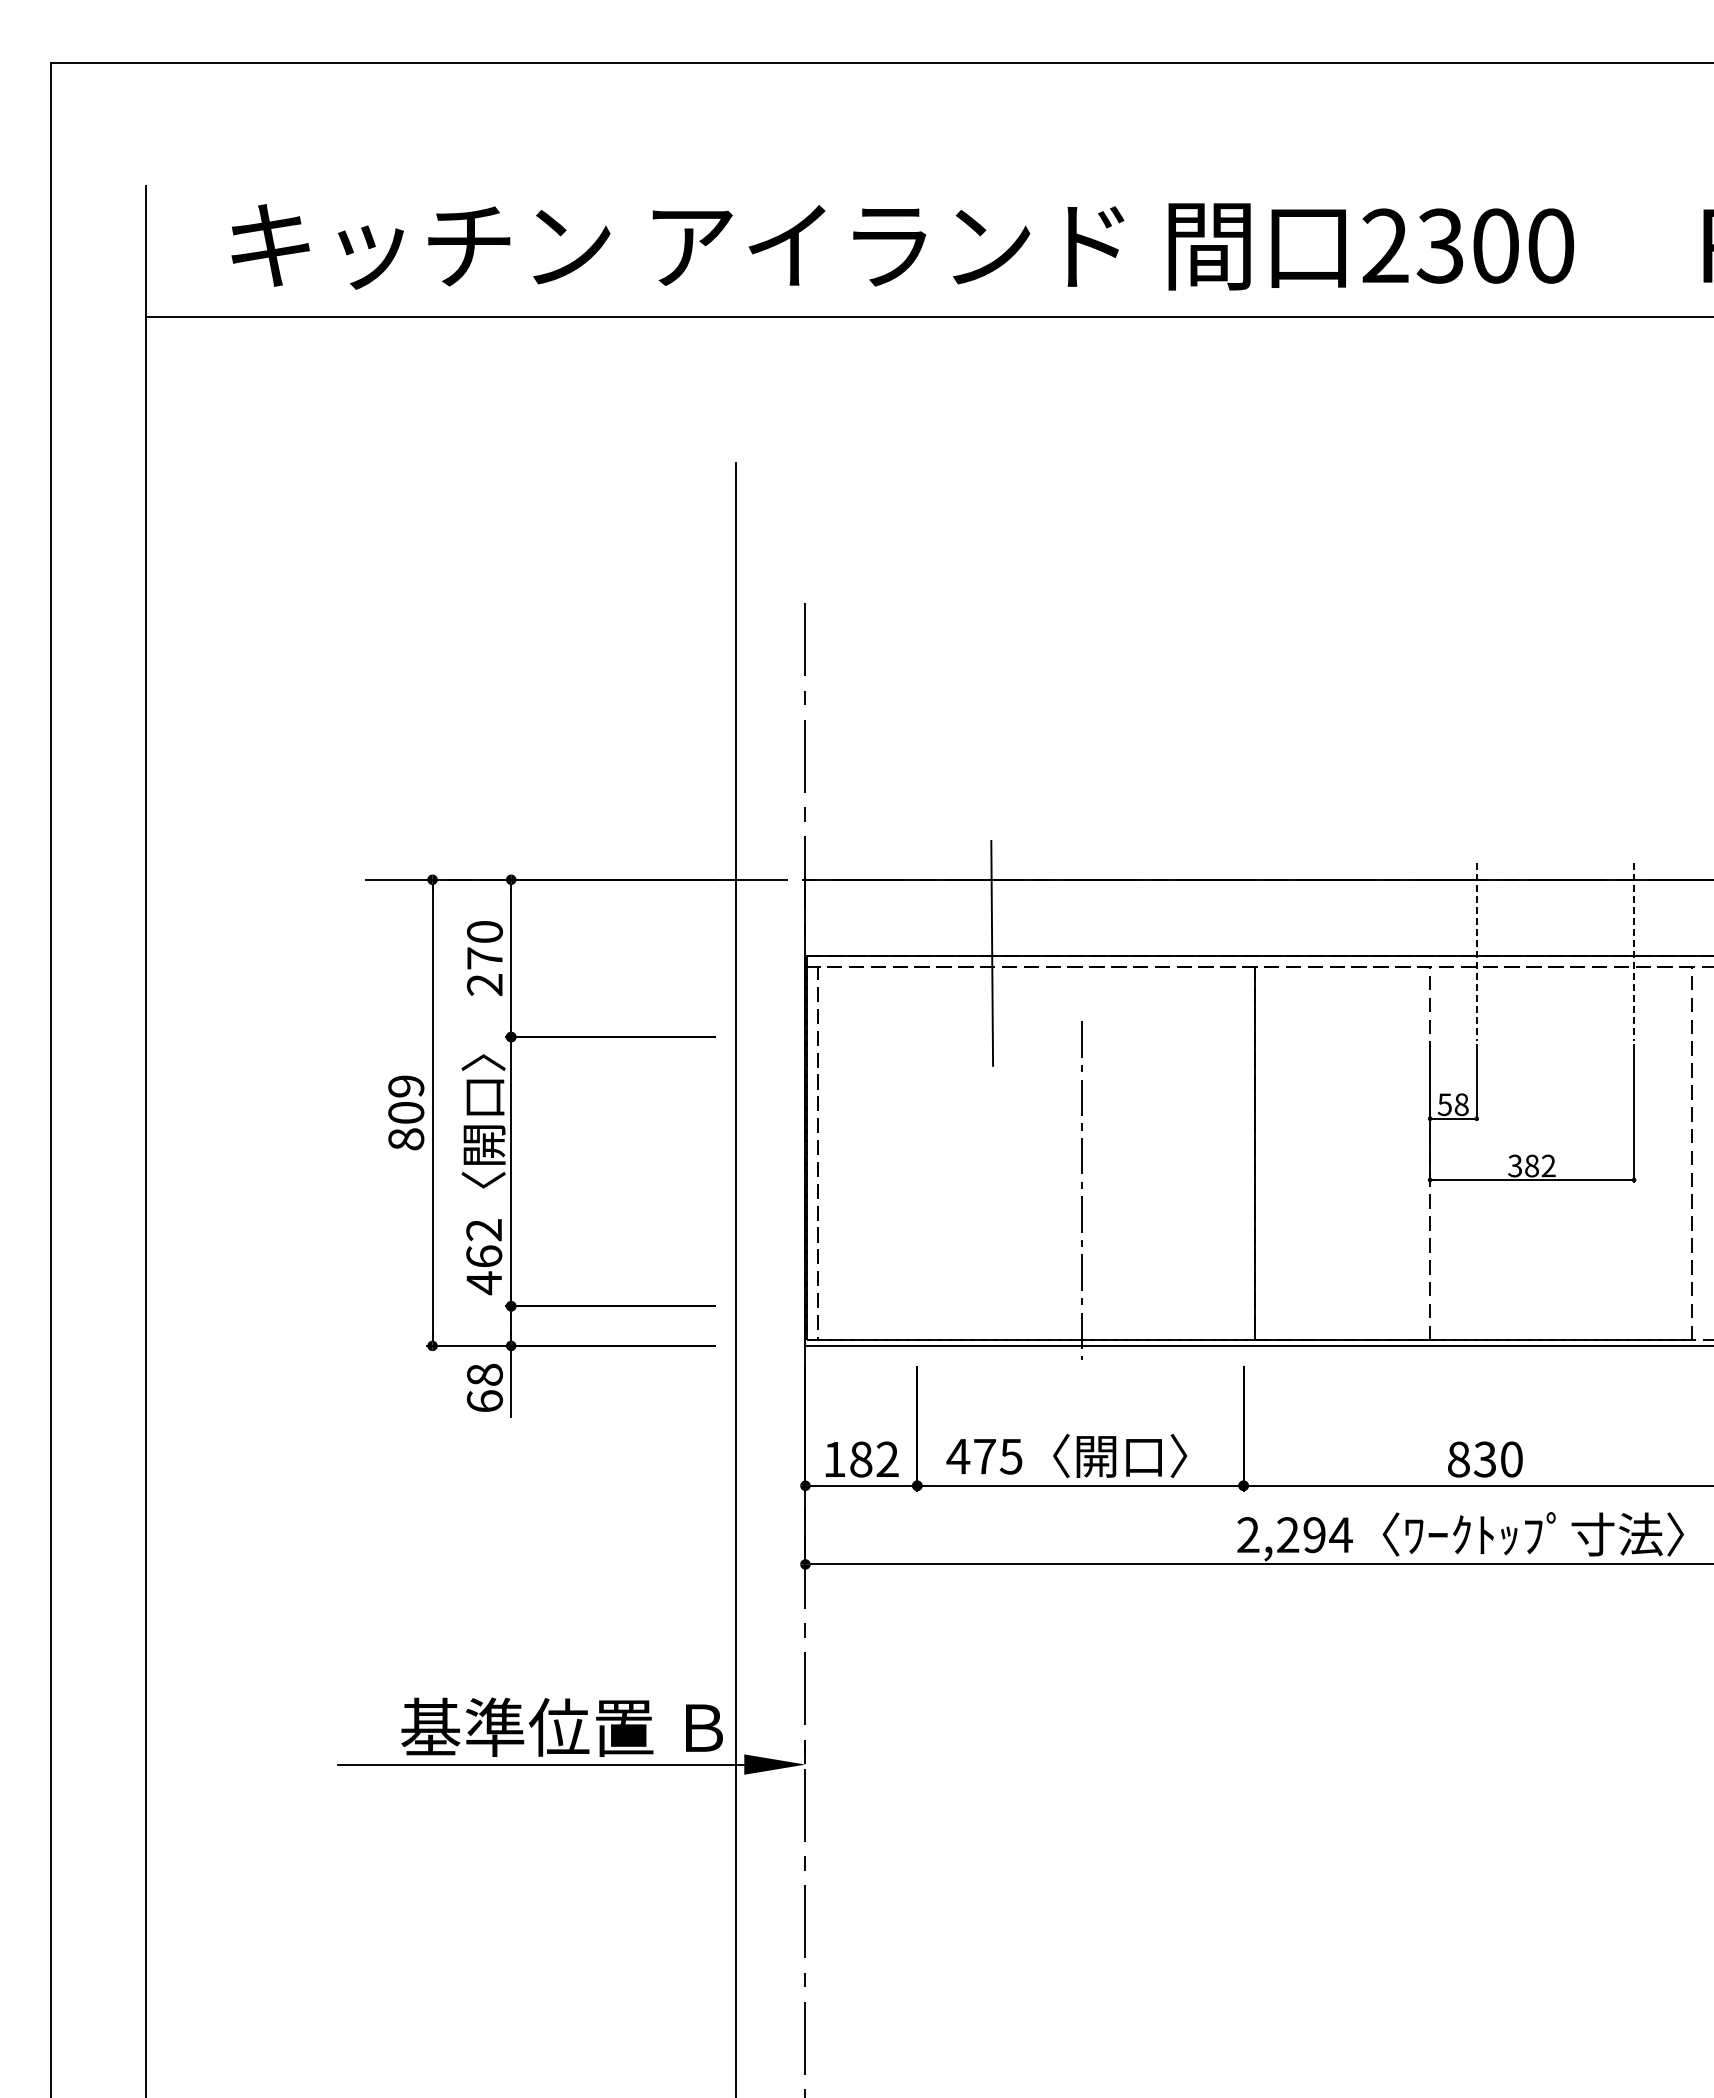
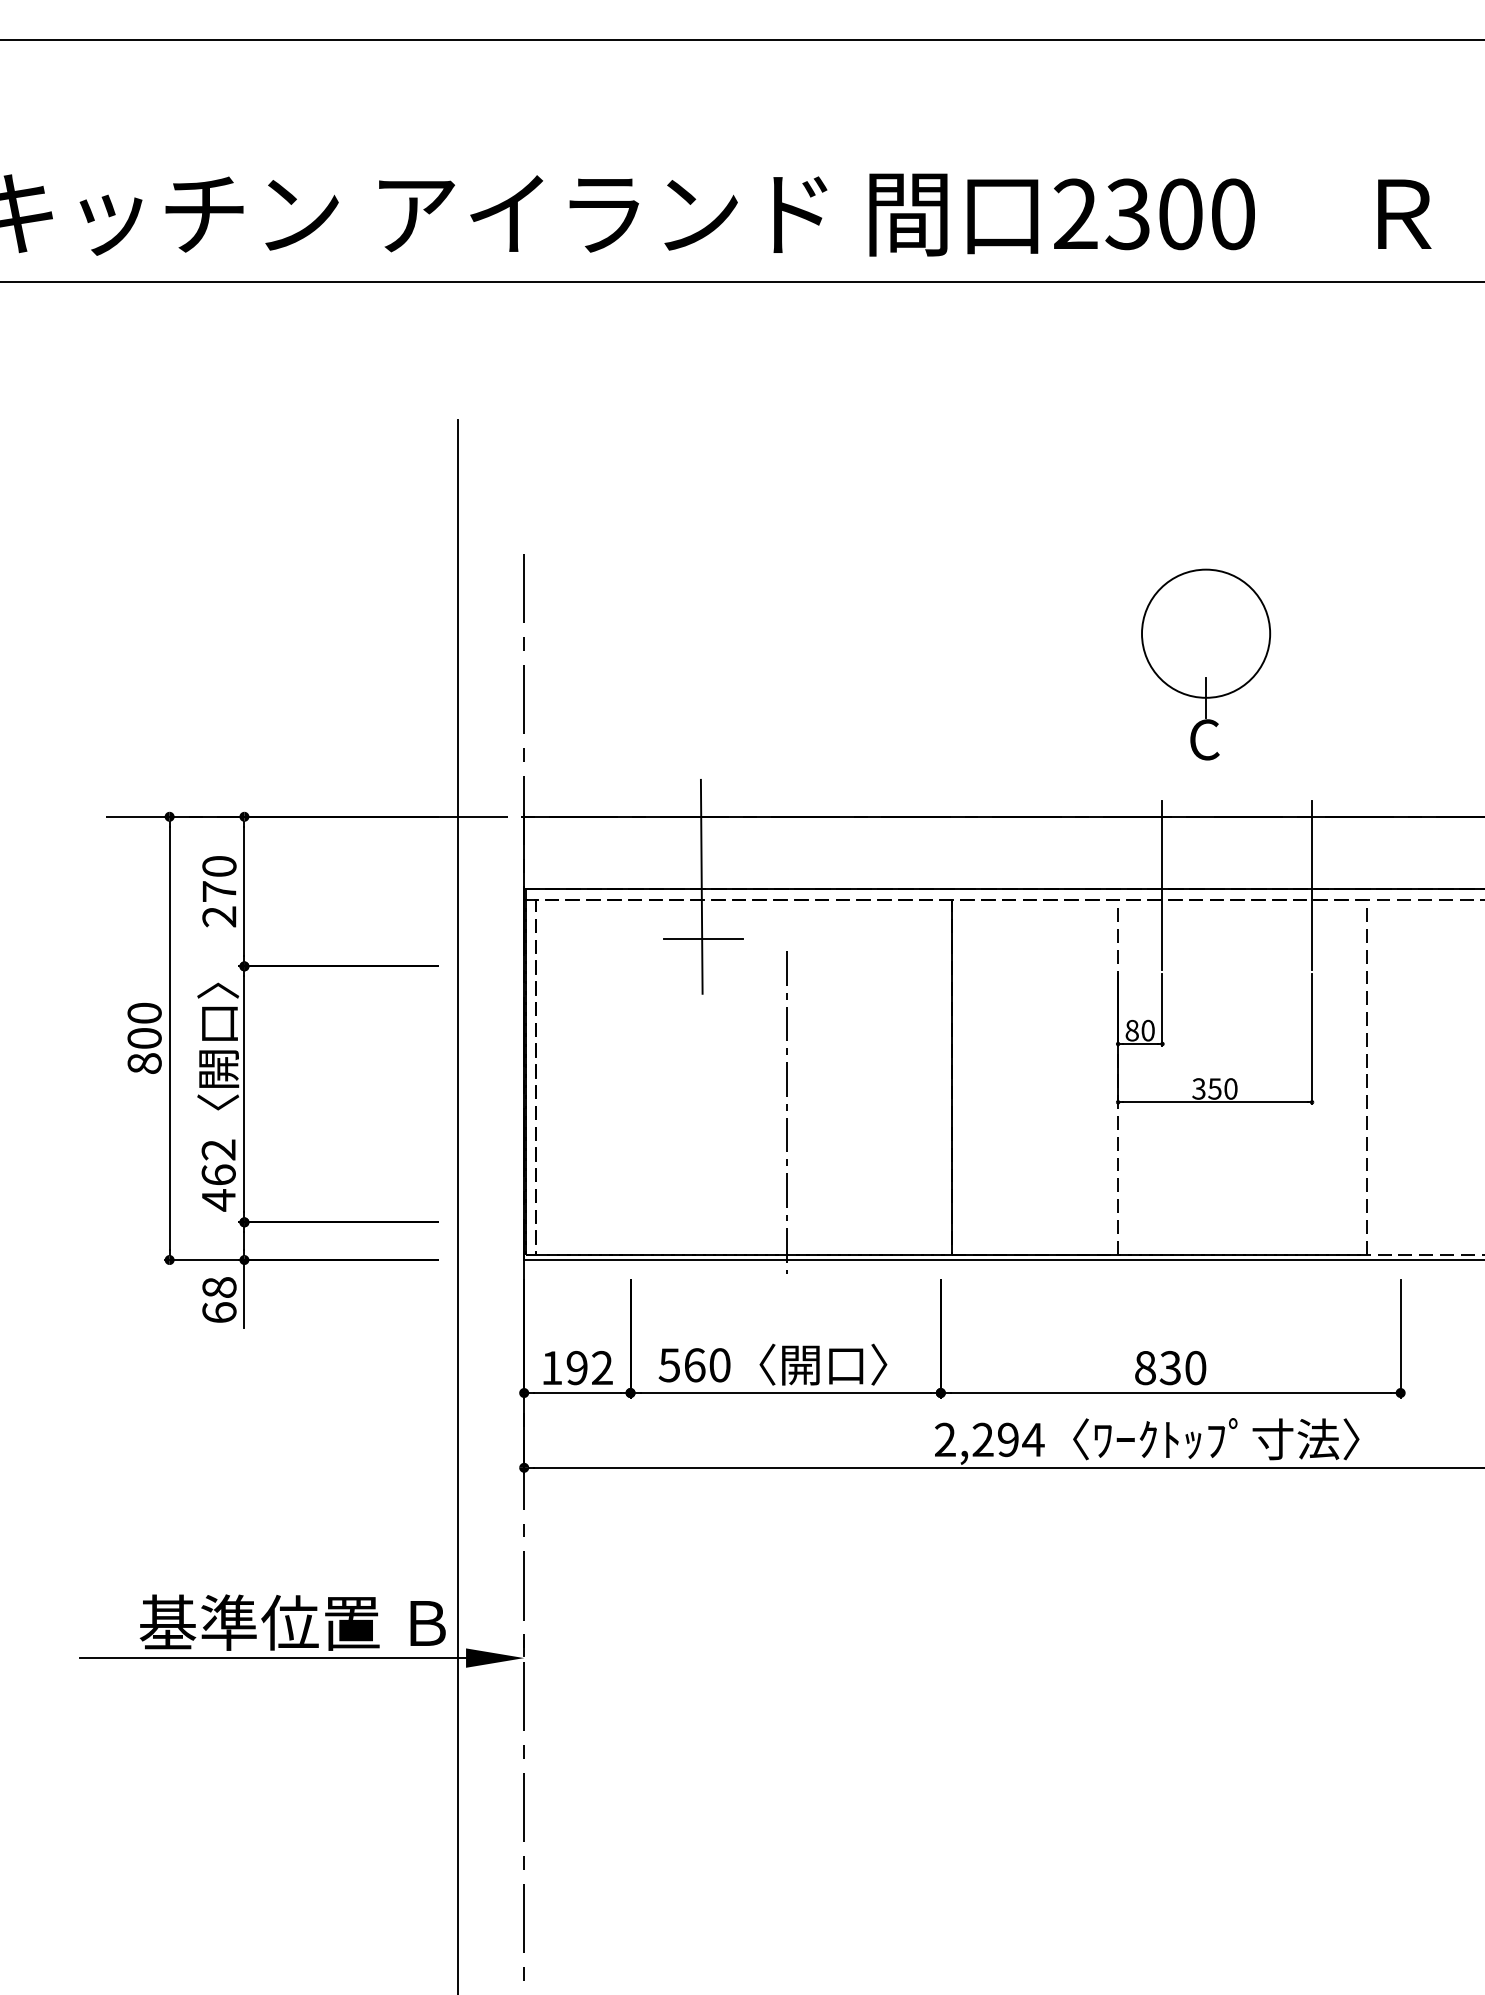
part: (1522, 719) -> (1205, 664), added
line: (1476, 951) -> (1162, 885), dashed -> solid
line: (1634, 951) -> (1312, 885), dashed -> solid
line: (993, 1007) -> (702, 938), added
text: (406, 1086) -> (144, 1013), 809 -> 800
text: (1452, 1104) -> (1139, 1030), 58 -> 80
text: (1539, 1165) -> (1222, 1088), 382 -> 350
text: (984, 1456) -> (694, 1365), 475 -> 560
text: (861, 1459) -> (577, 1368), 182 -> 192

